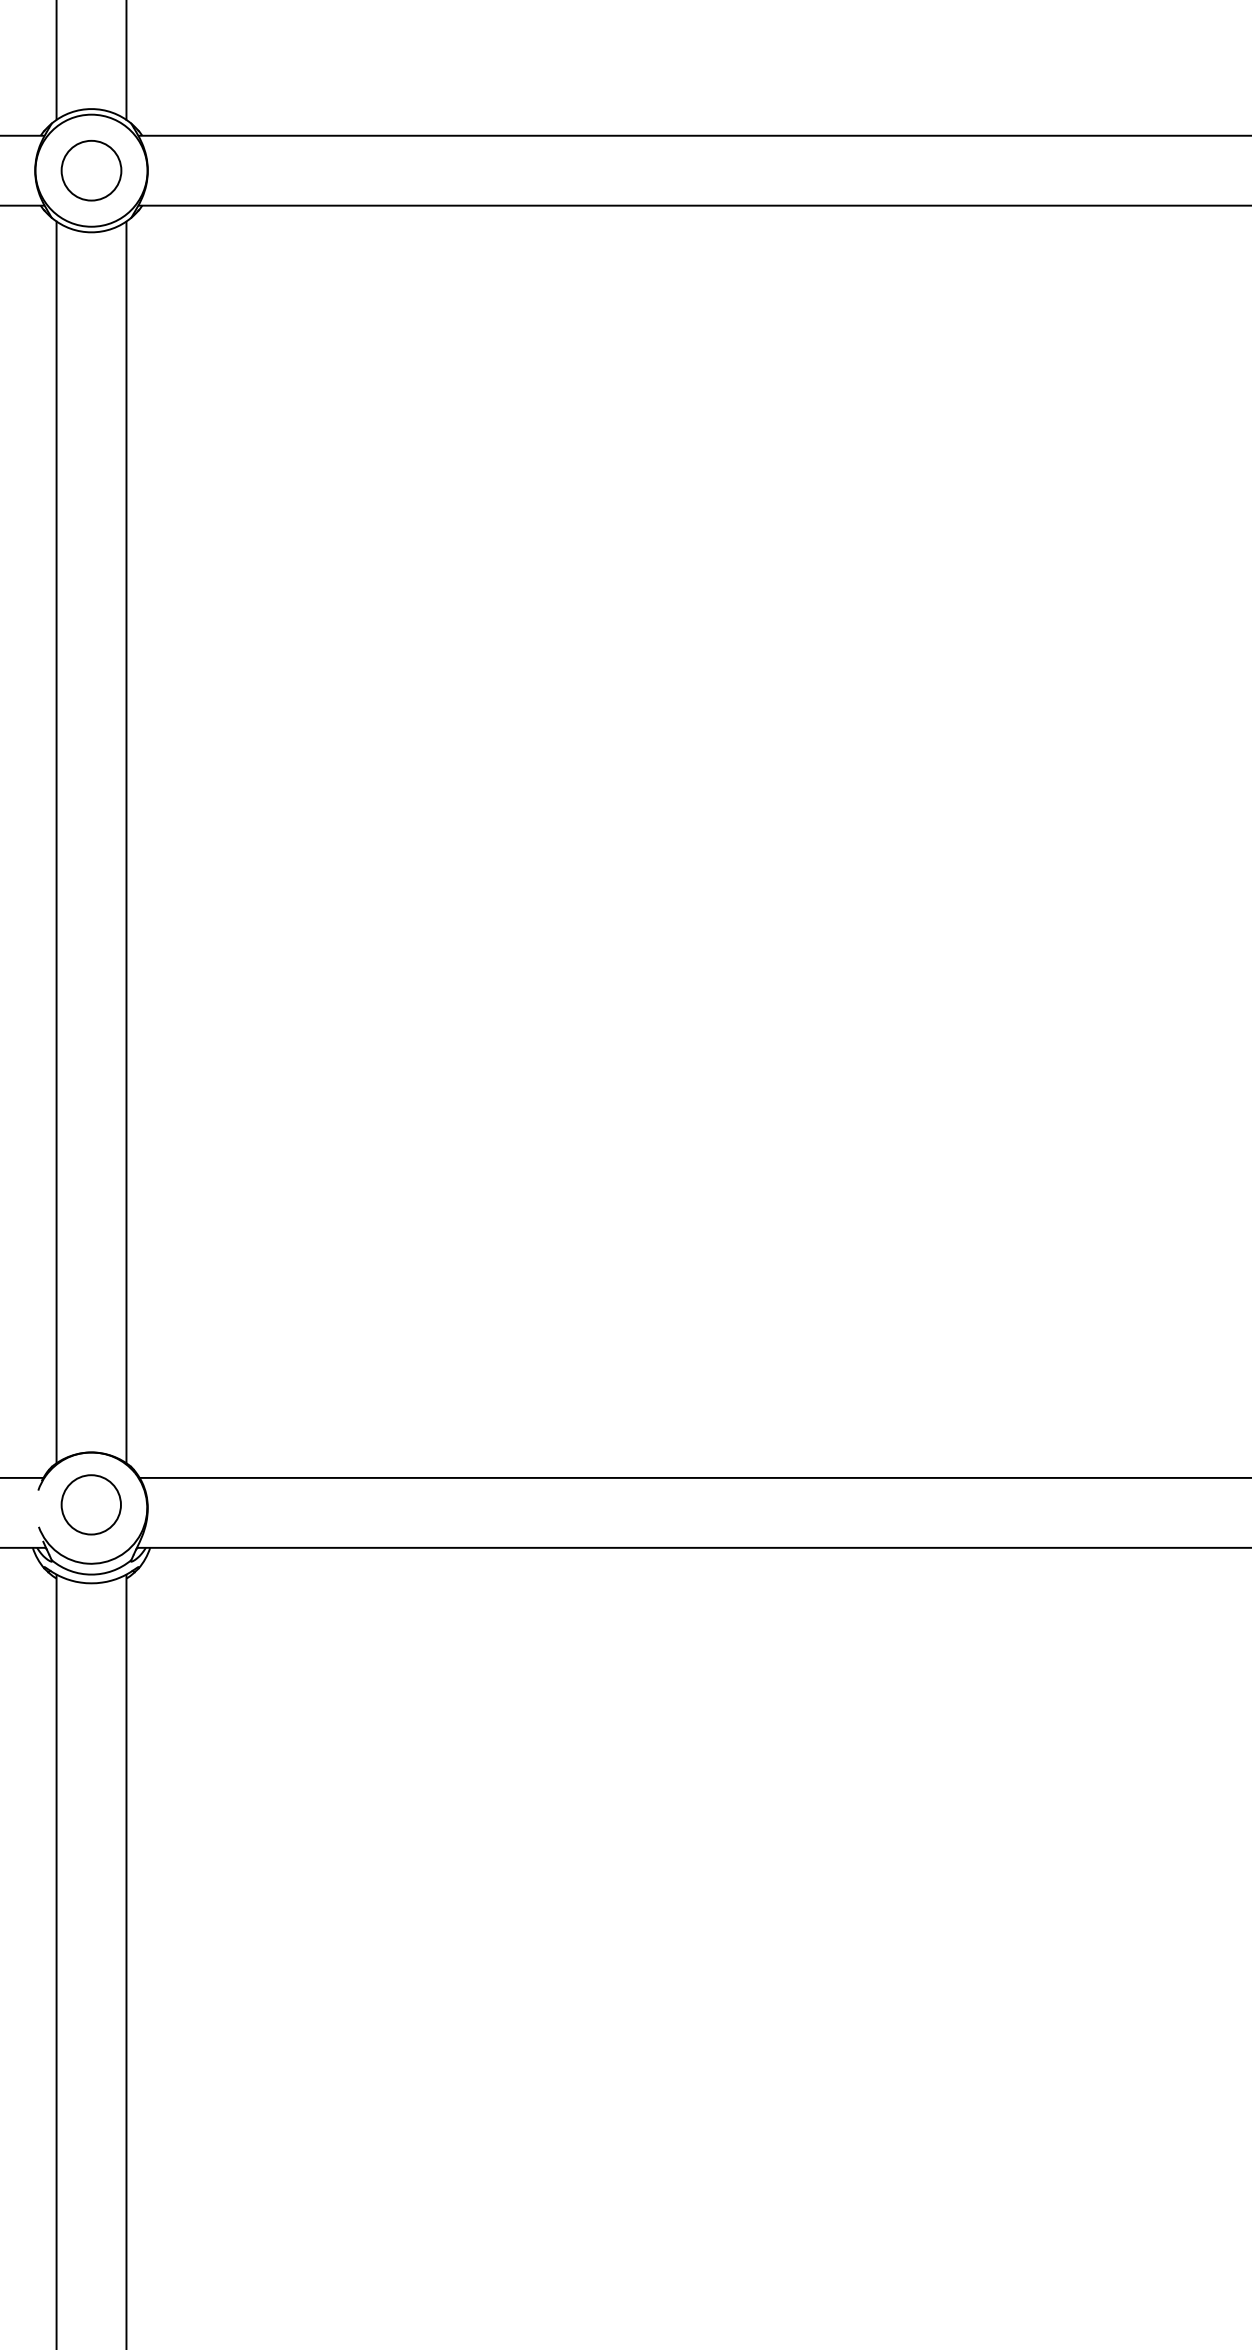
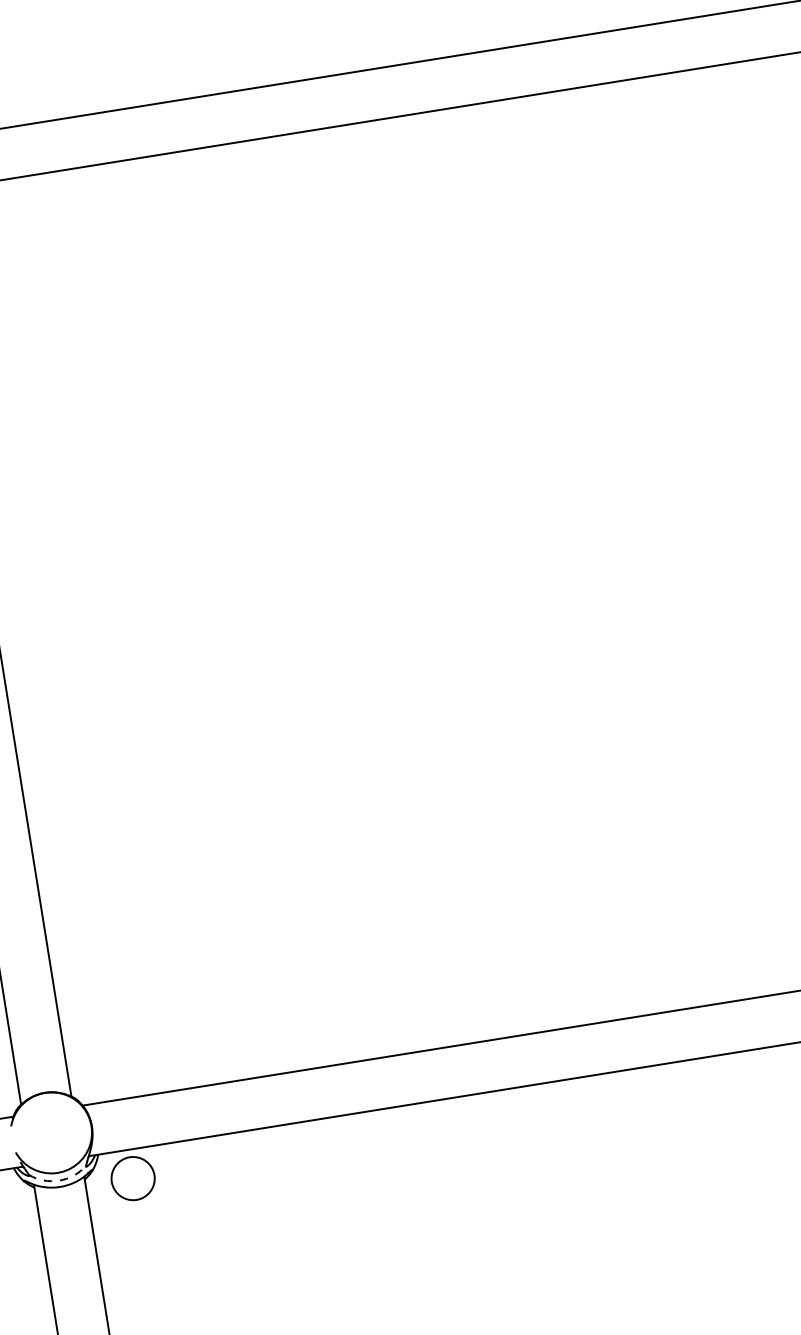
circle: (90, 1504) -> (132, 1178), moved
arc: (91, 1574) -> (59, 1180), solid -> dashed

